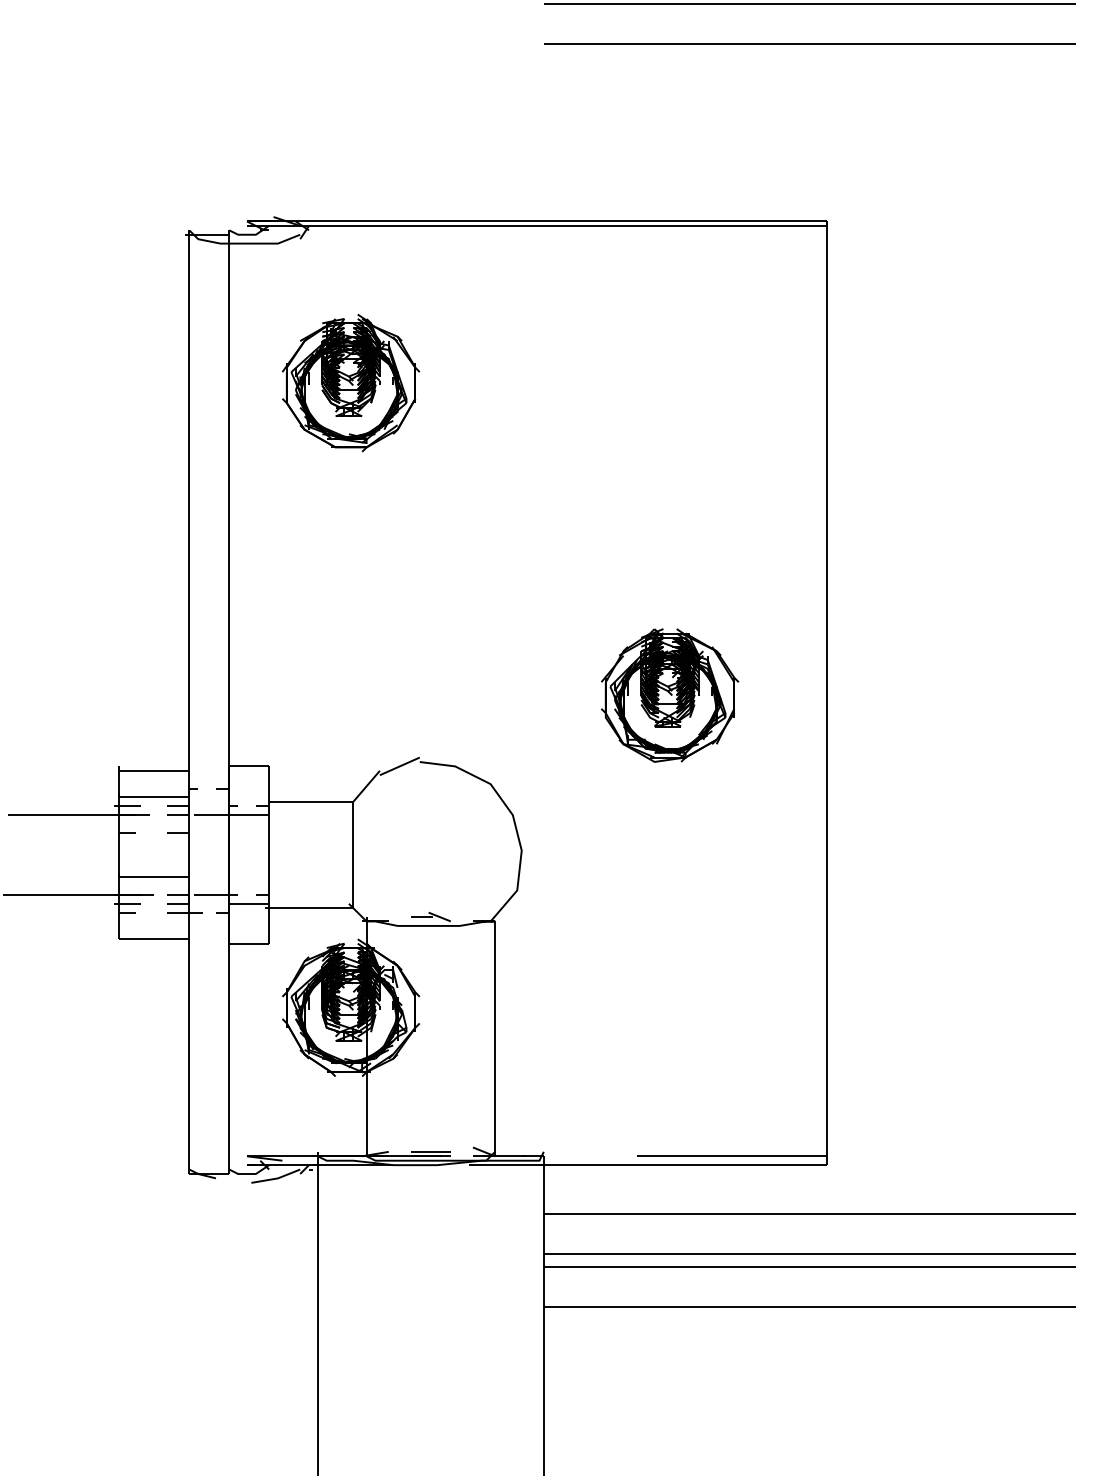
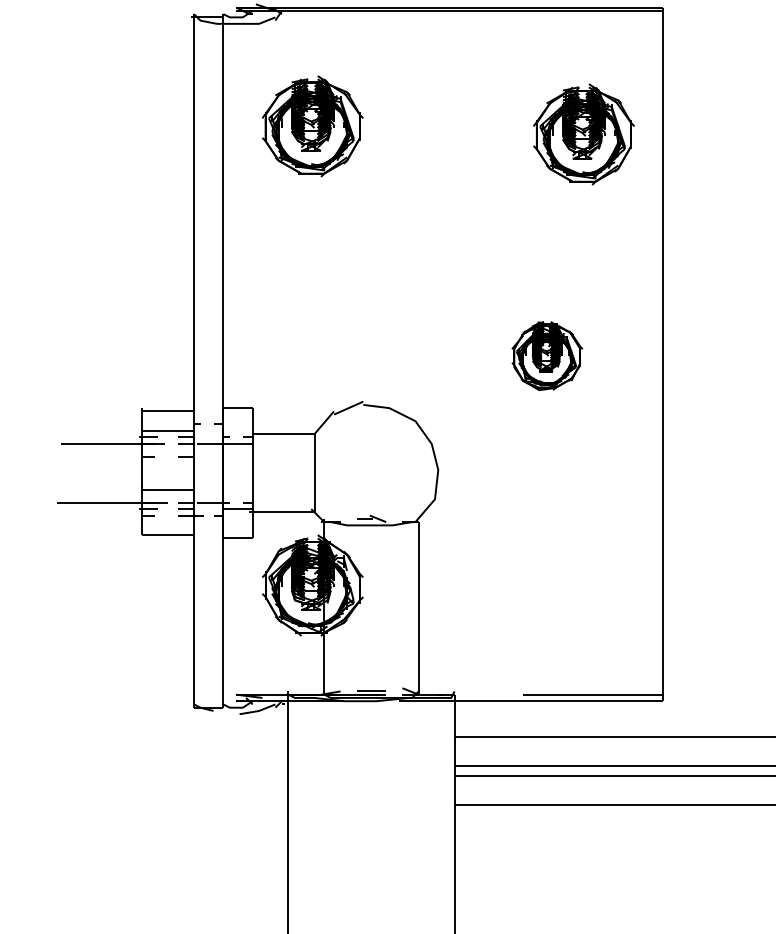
part: (719, 394) -> (583, 134), added
part: (670, 695) -> (547, 356), size x0.7

